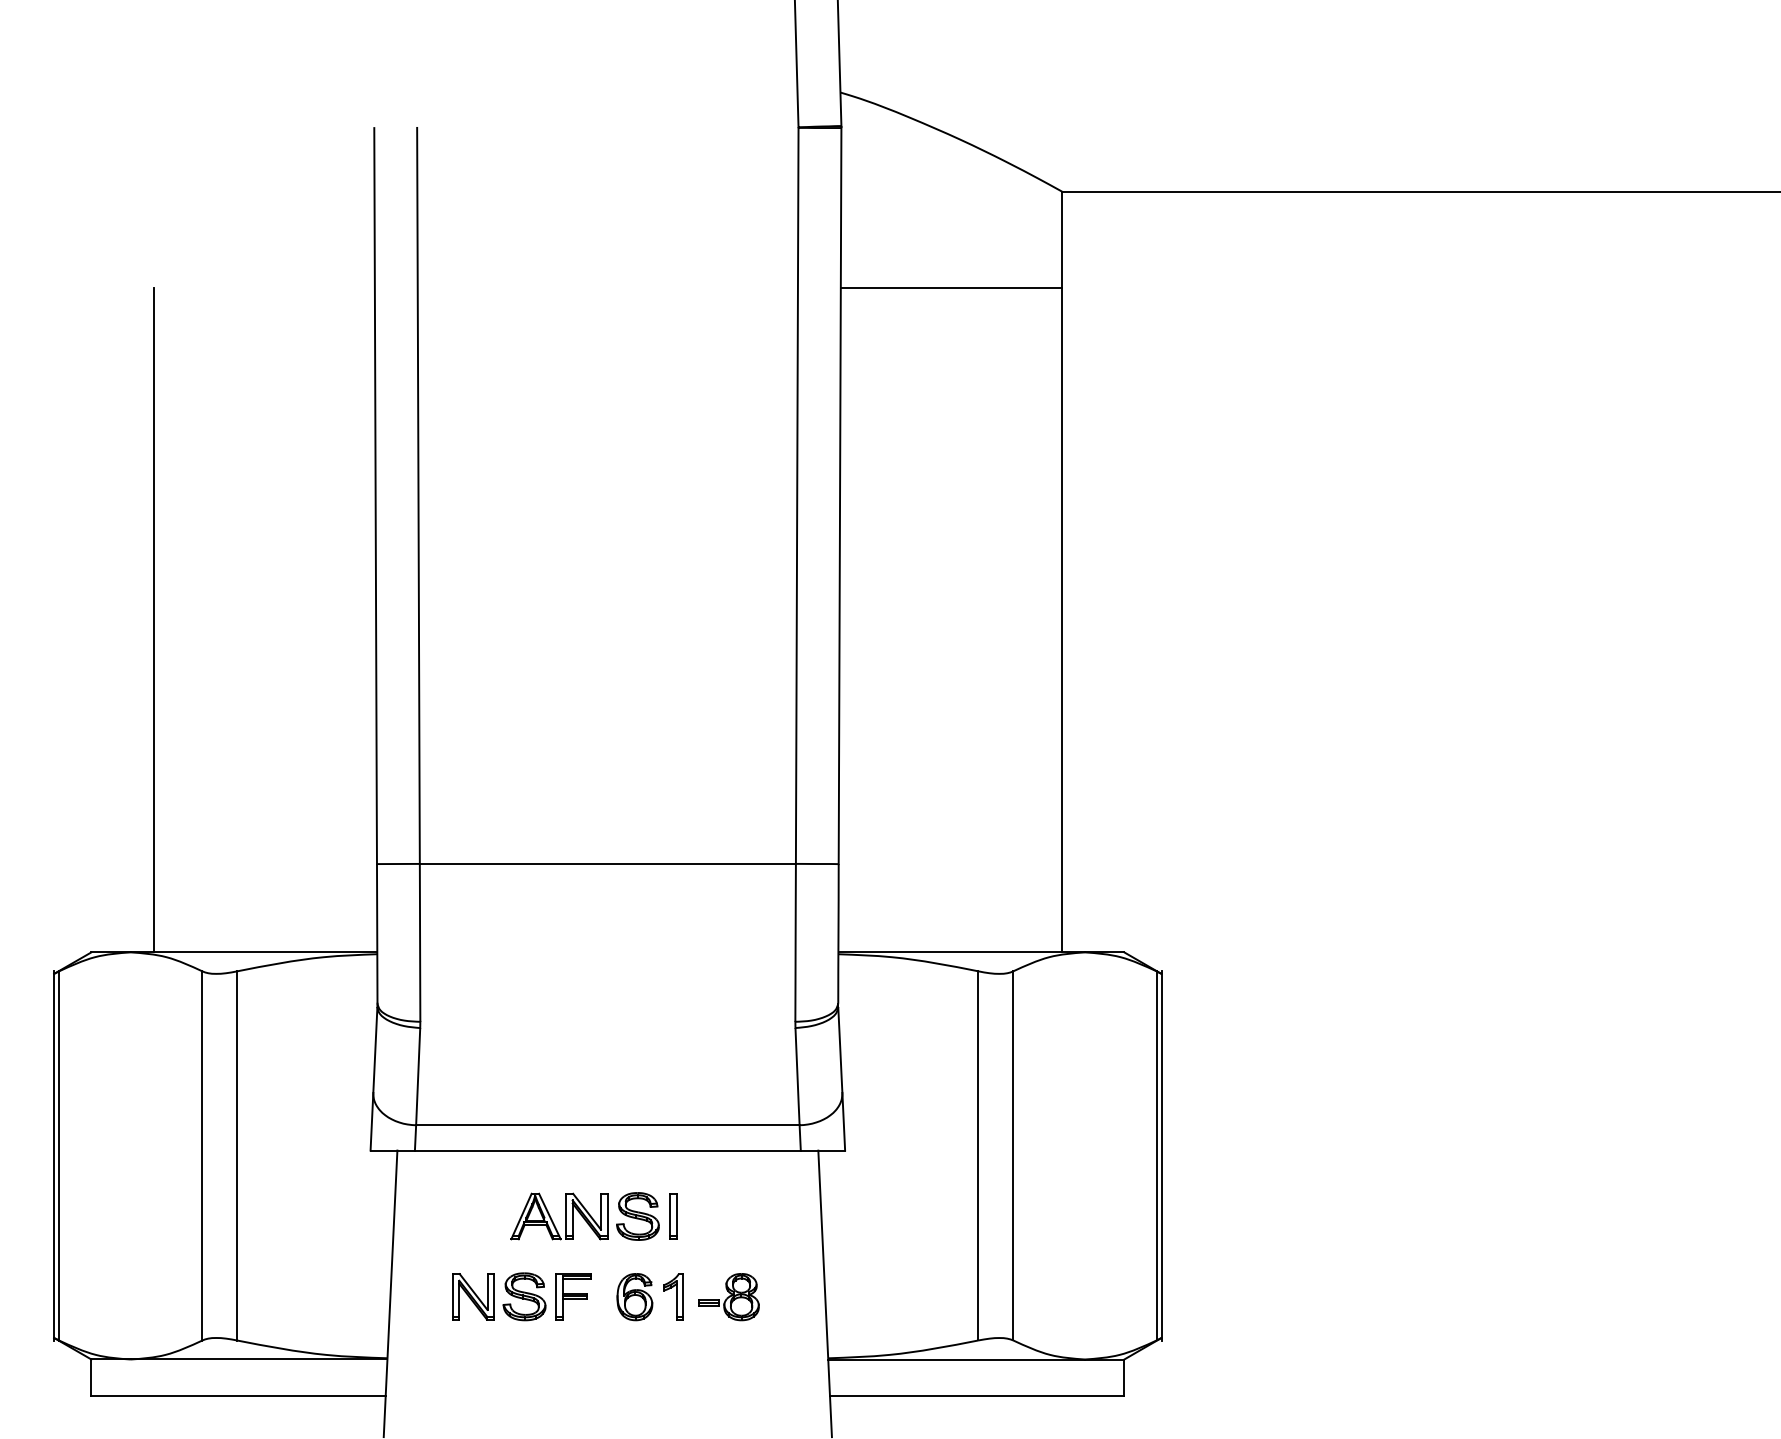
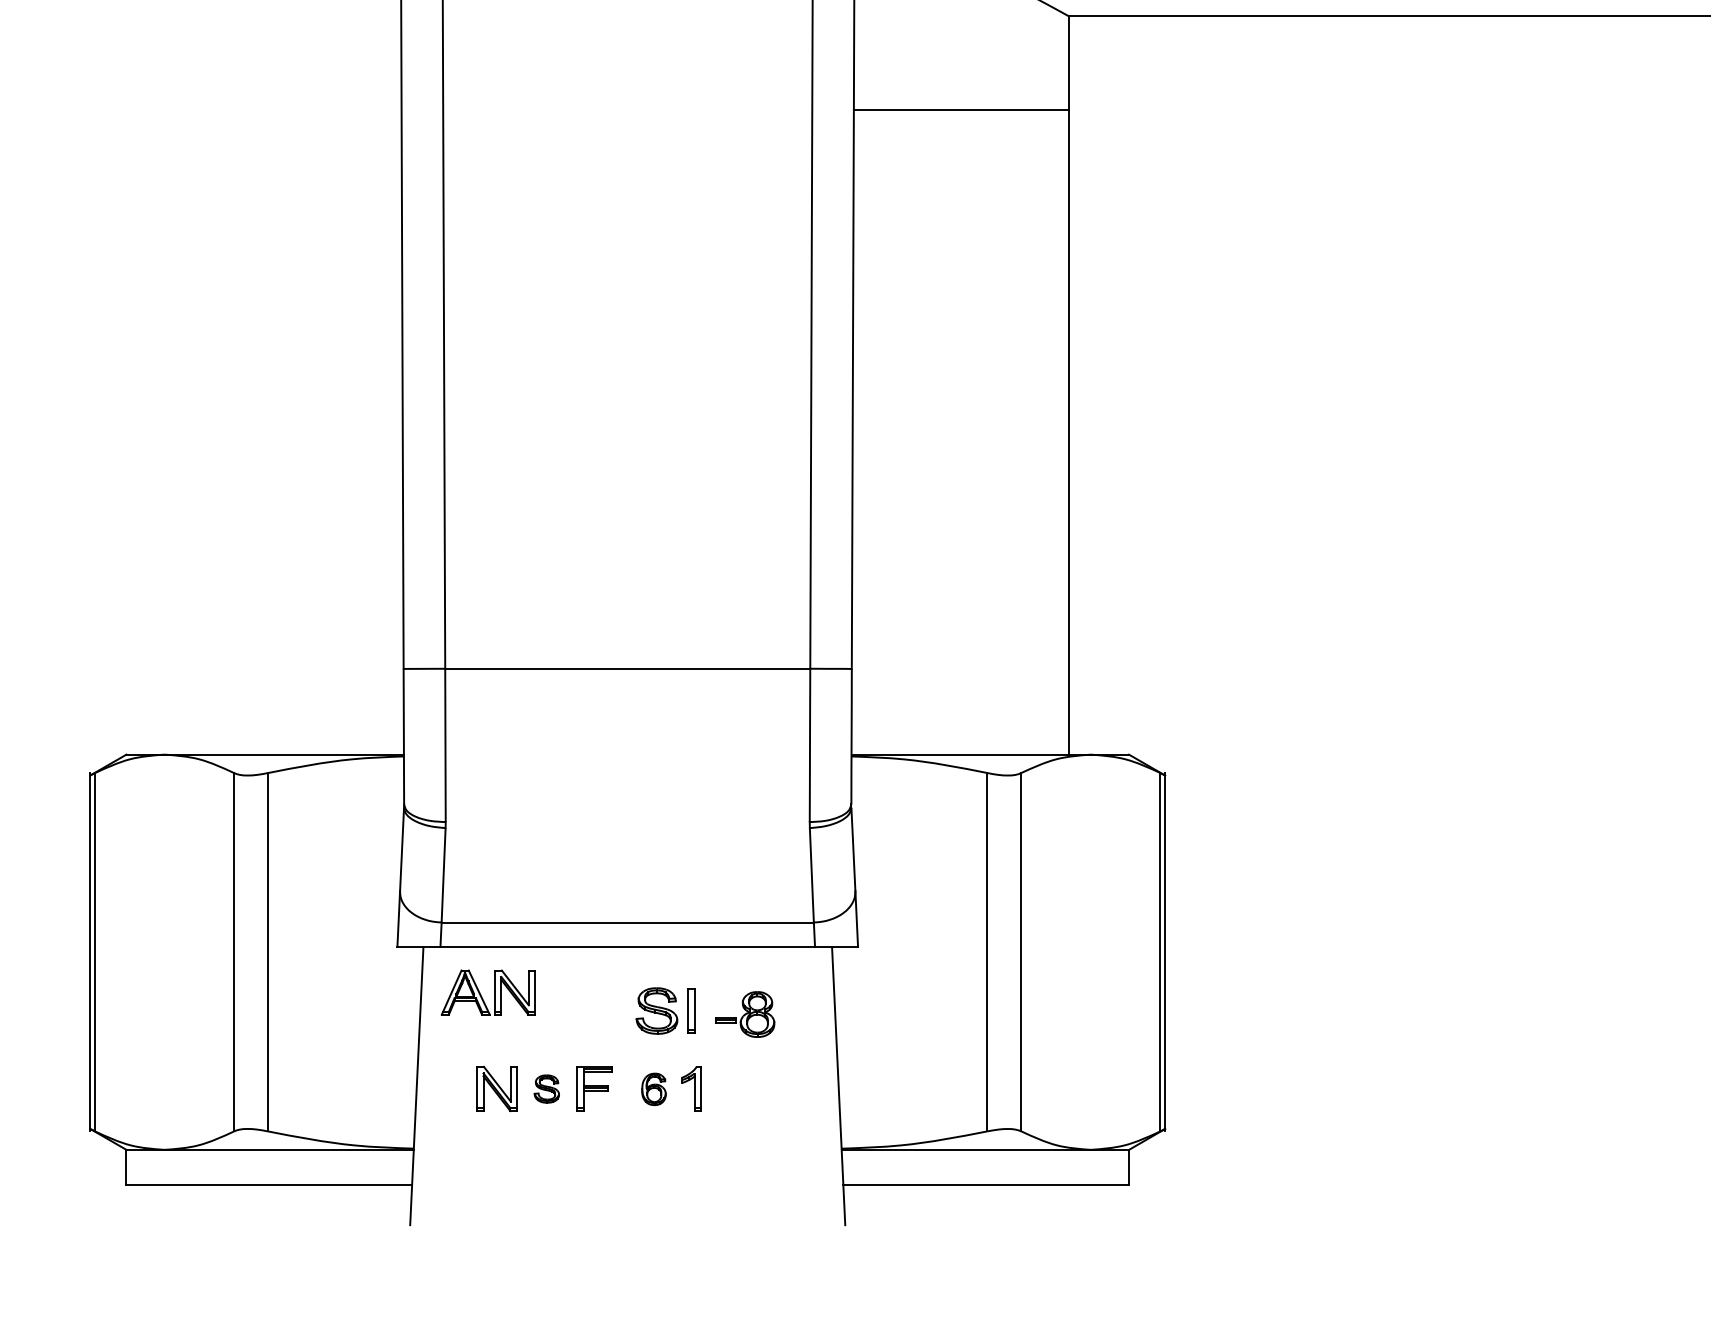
line: (153, 620) -> (186, 432), removed
part: (559, 1216) -> (488, 992), moved
part: (524, 1296) -> (546, 1088), size x0.6
part: (634, 1297) -> (653, 1089), size x0.7
part: (728, 1297) -> (744, 1014), moved

